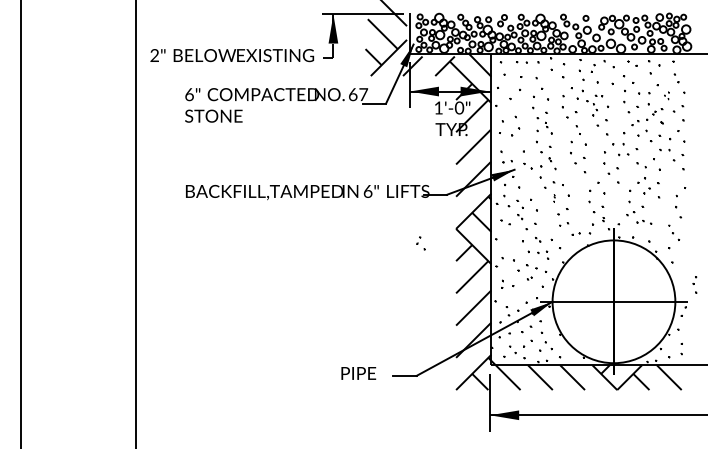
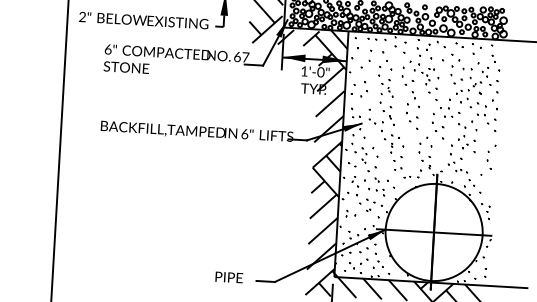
part: (666, 95) -> (485, 71), size x1.67
part: (554, 198) -> (391, 148), size x1.67
part: (675, 236) -> (471, 182), moved
part: (420, 243) -> (355, 181), moved
part: (694, 284) -> (488, 212), moved

